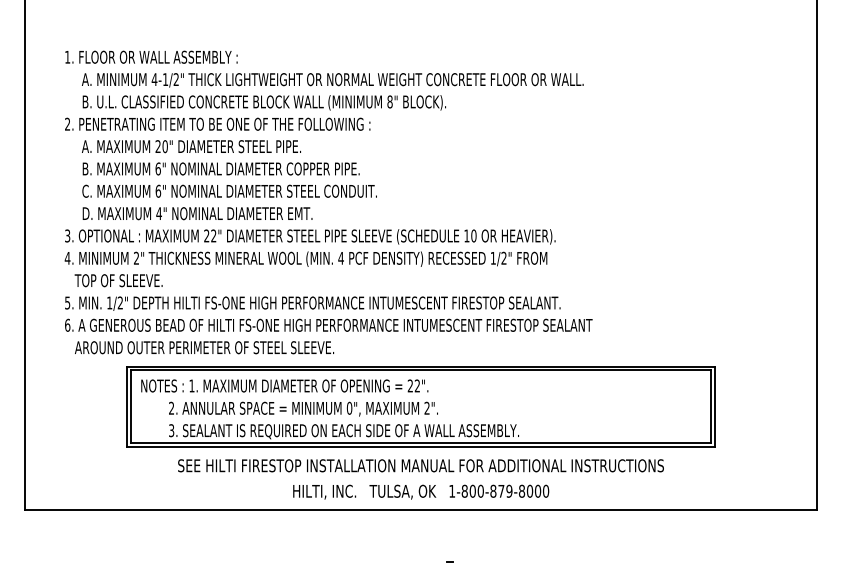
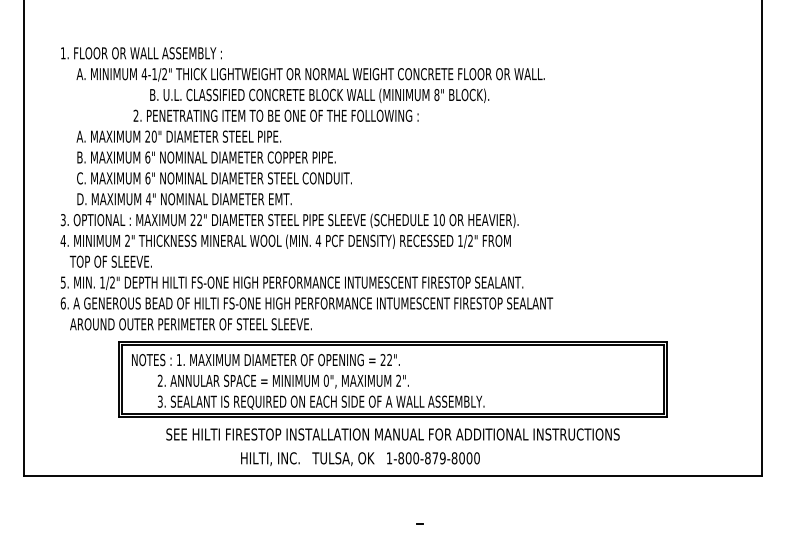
text: (255, 112) -> (311, 104), moved
text: (421, 491) -> (360, 458), moved

